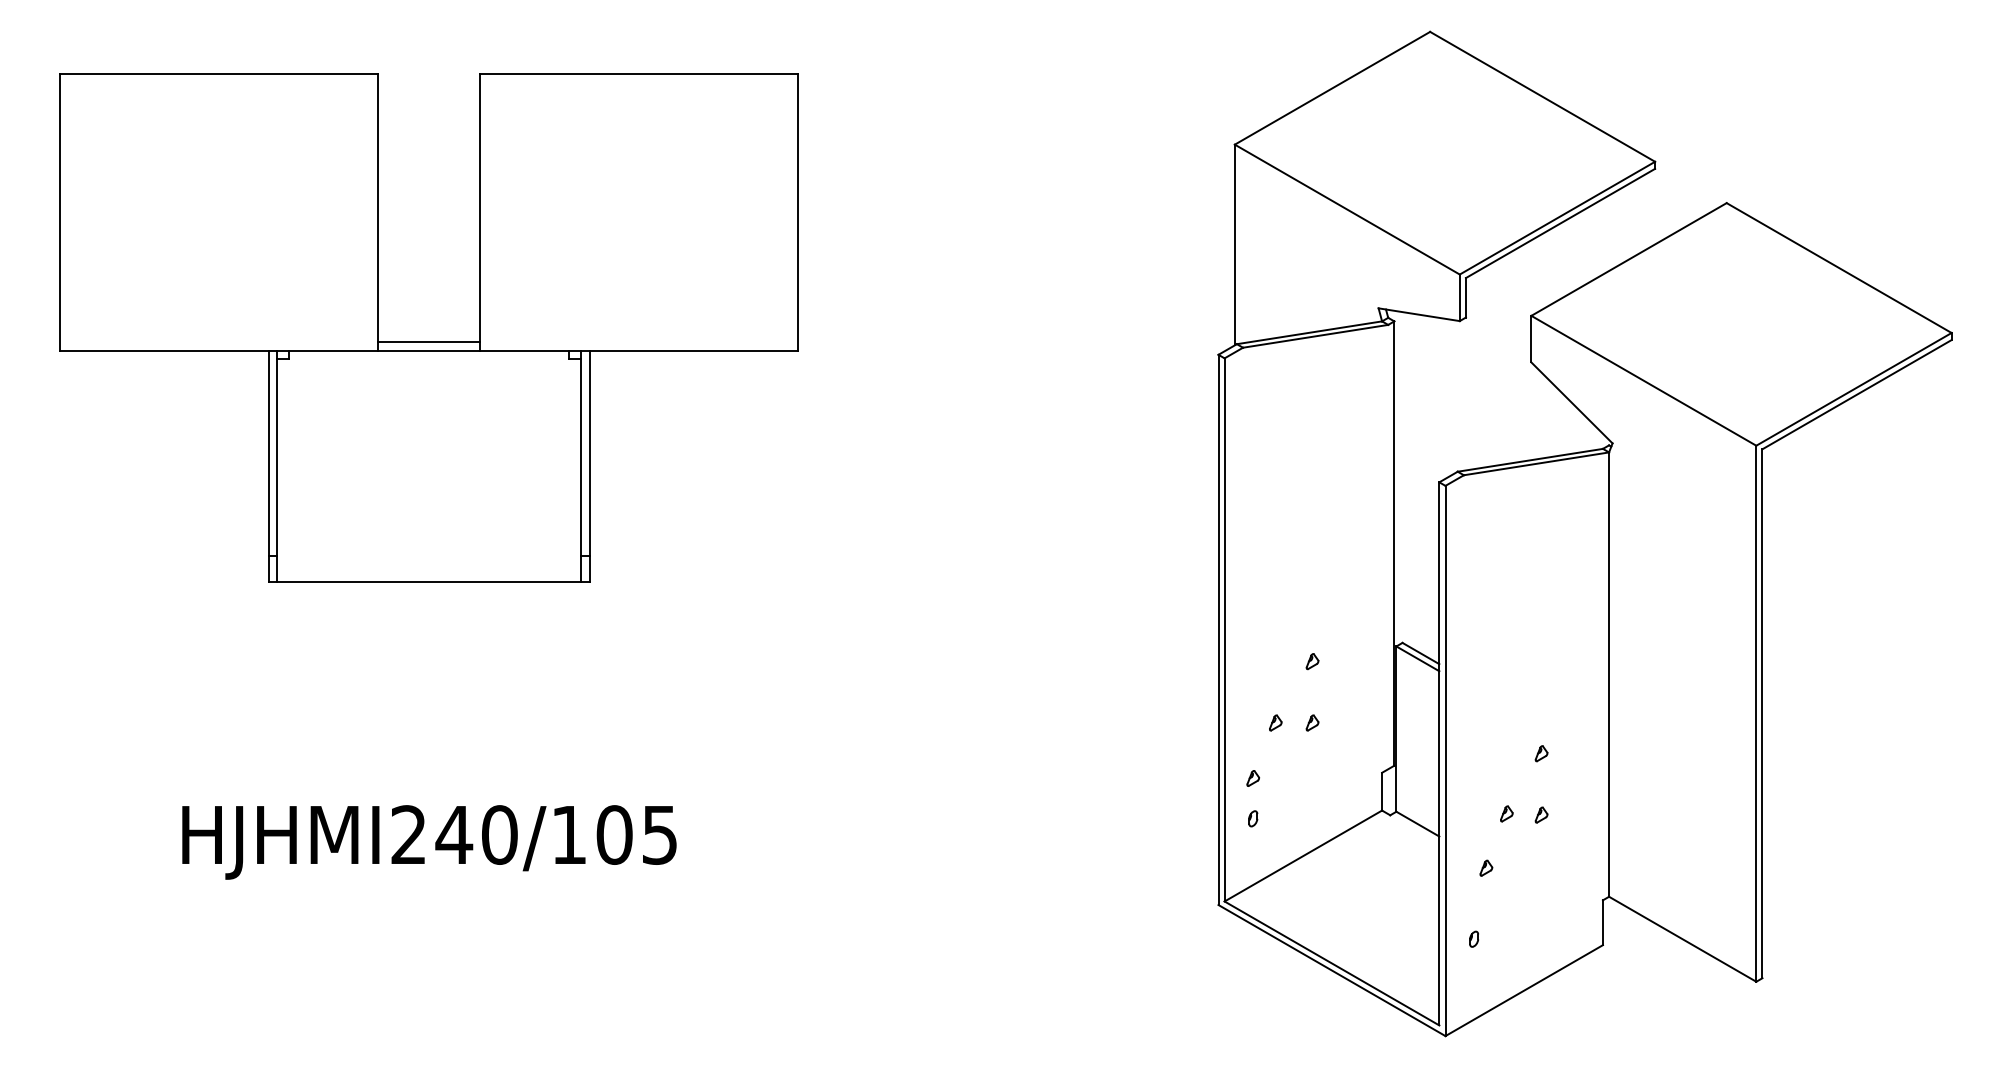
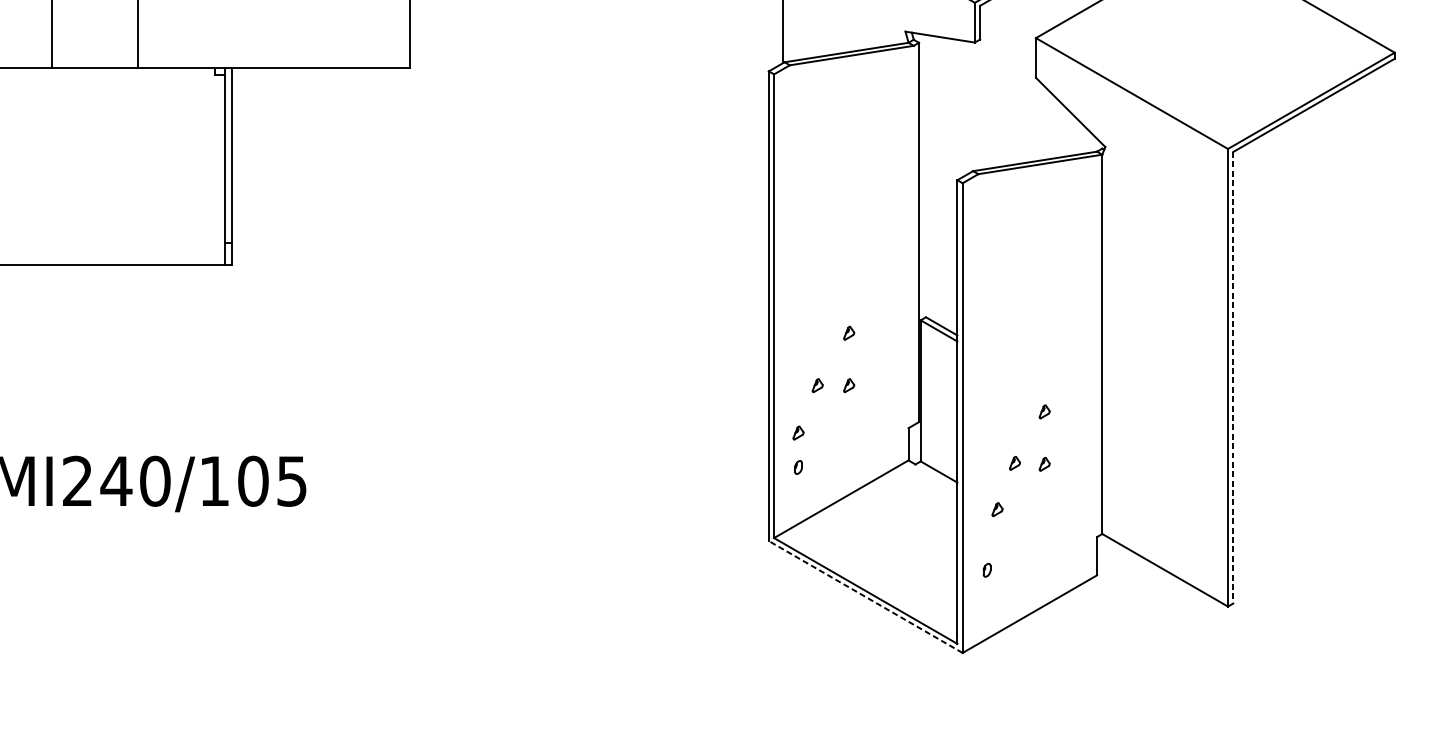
line: (428, 341) -> (94, 59), removed
line: (1762, 714) -> (1233, 378), solid -> dashed
line: (1331, 970) -> (865, 596), solid -> dashed

